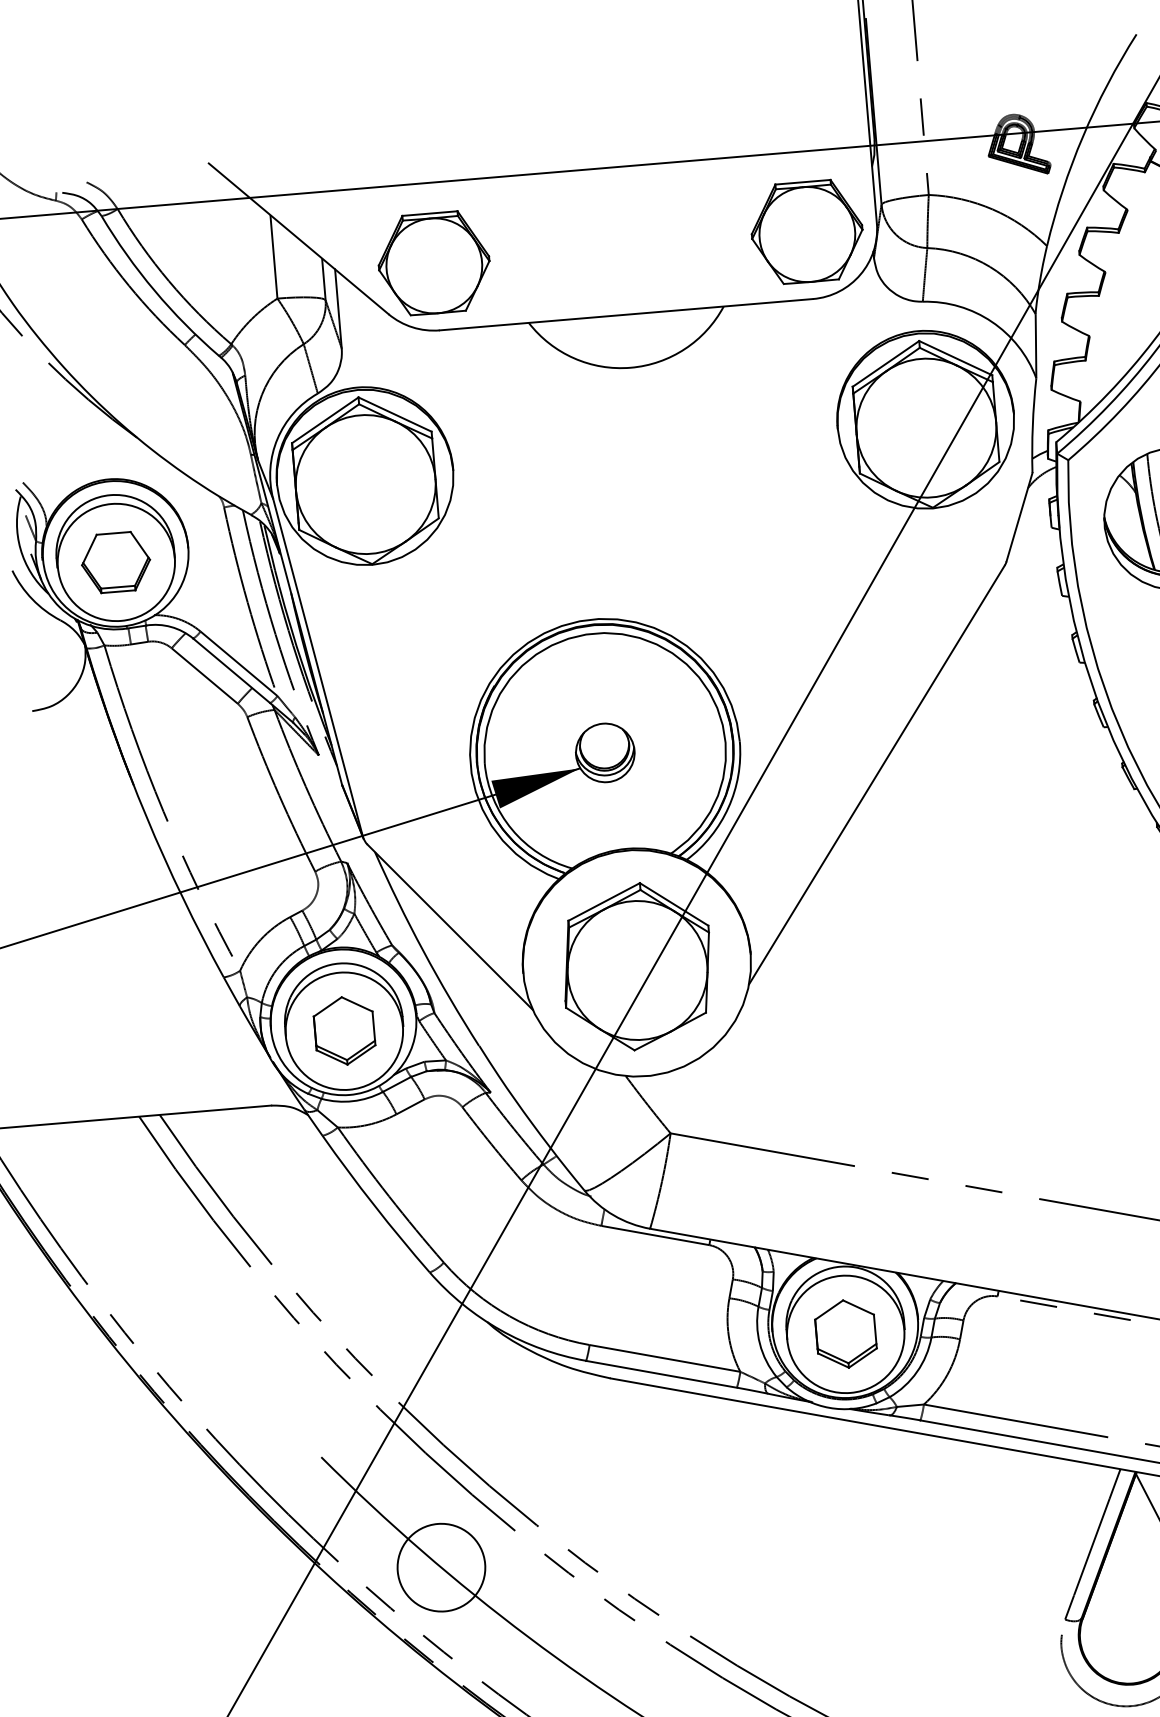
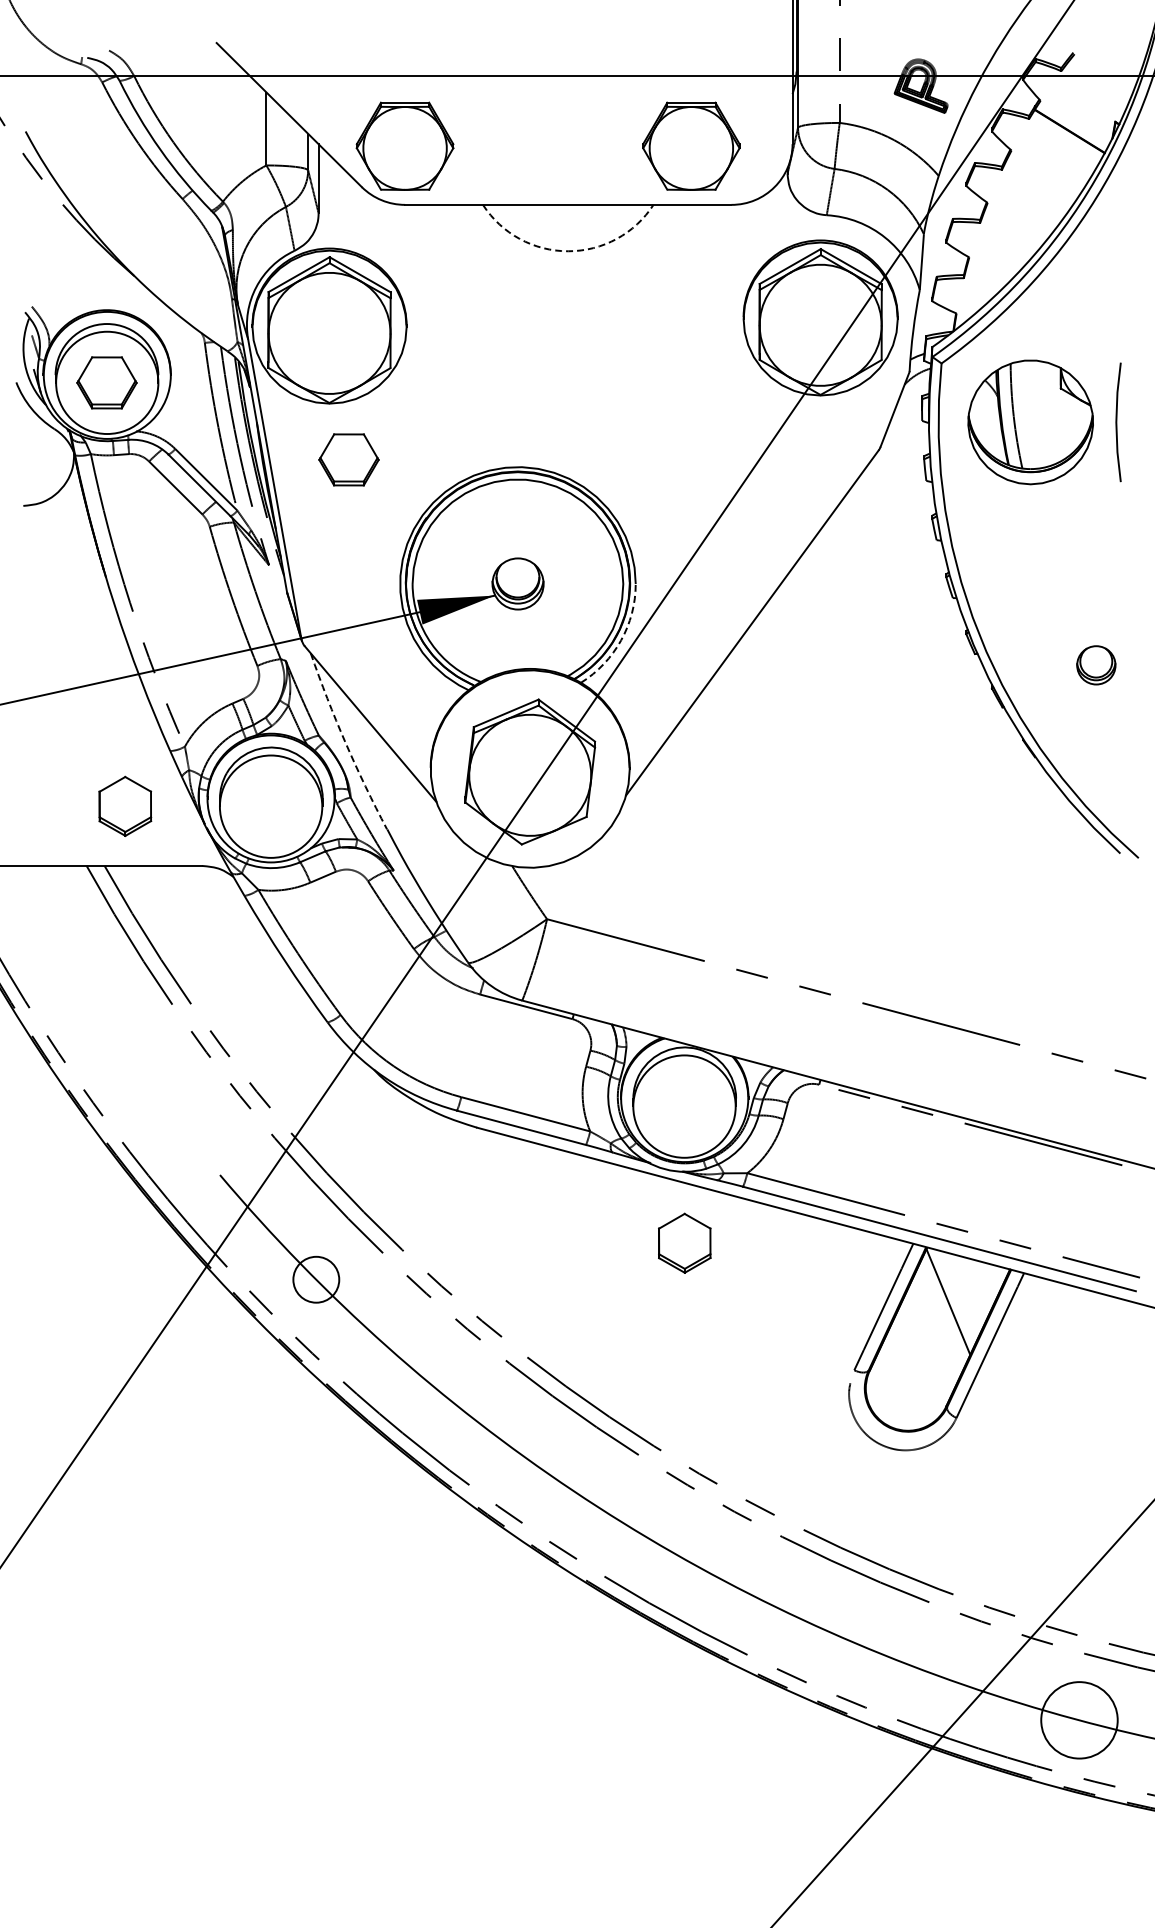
part: (807, 231) -> (691, 145), moved
arc: (631, 367) -> (568, 251), solid -> dashed
part: (399, 626) -> (348, 459), added
arc: (728, 807) -> (621, 640), solid -> dashed
arc: (423, 950) -> (345, 742), solid -> dashed
part: (344, 1029) -> (125, 805), moved
part: (845, 1333) -> (684, 1242), moved
circle: (441, 1567) -> (316, 1279), size x0.6

